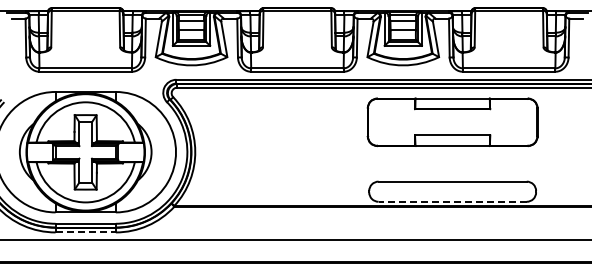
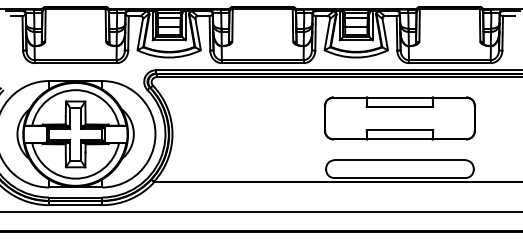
part: (452, 122) -> (399, 118), moved
line: (452, 201) -> (399, 177), dashed -> solid
line: (86, 232) -> (76, 205), dashed -> solid

